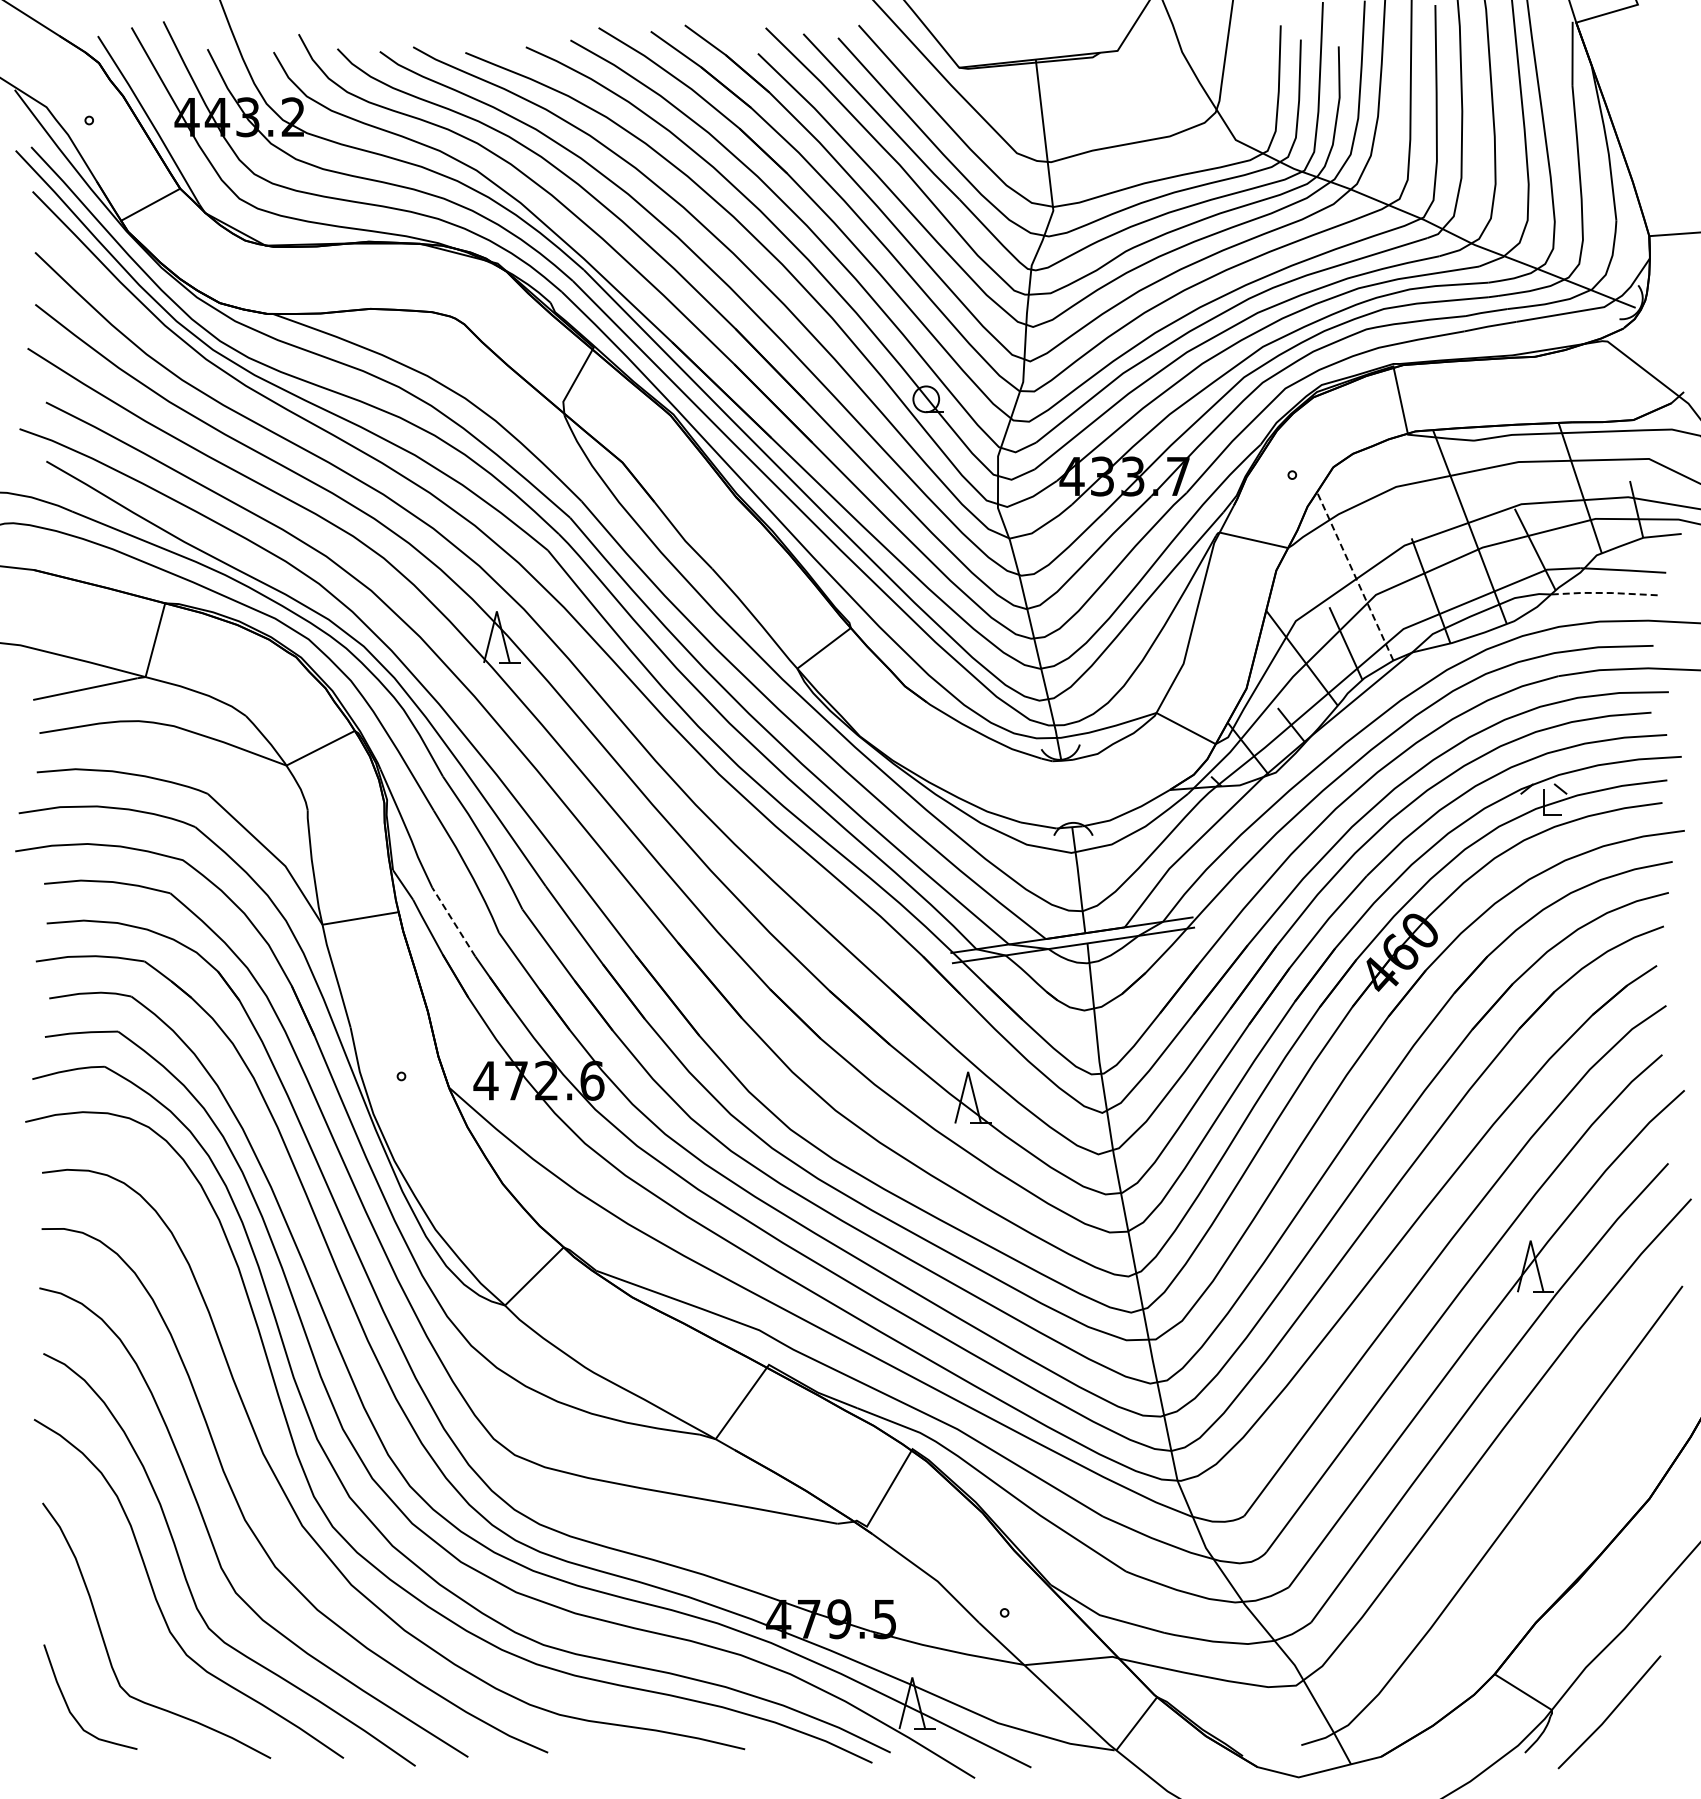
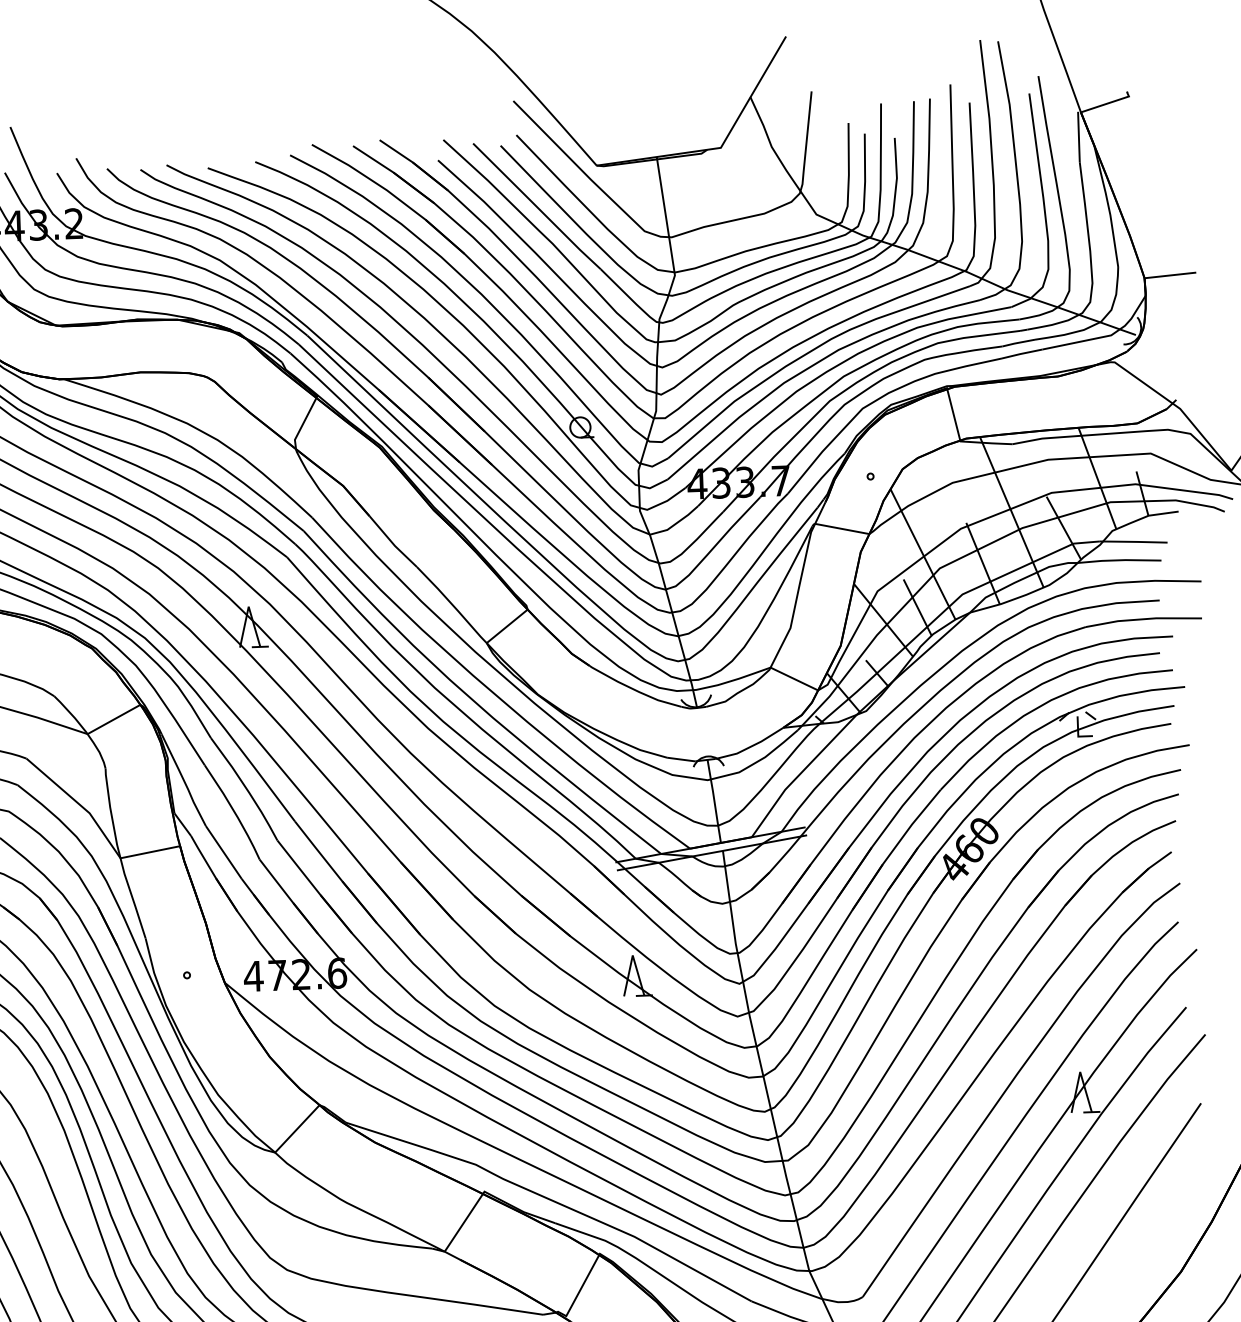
line: (1355, 575) -> (923, 553), dashed -> solid
line: (1604, 593) -> (1119, 560), dashed -> solid
line: (453, 922) -> (223, 852), dashed -> solid

